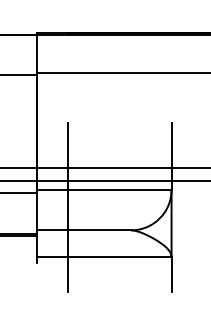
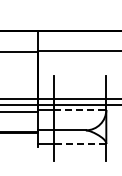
line: (120, 189) -> (80, 109), solid -> dashed
line: (118, 258) -> (79, 144), solid -> dashed

